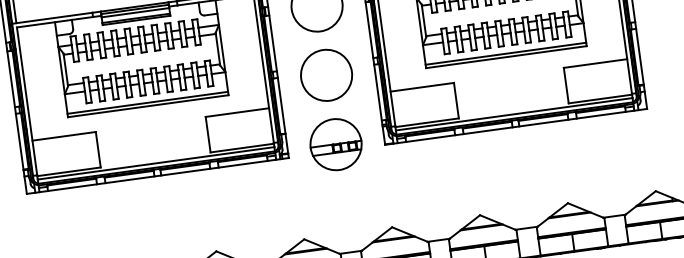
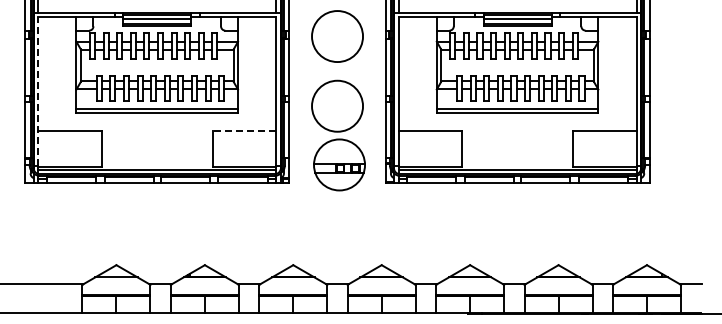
line: (27, 100) -> (38, 90), solid -> dashed
line: (237, 112) -> (244, 130), solid -> dashed
part: (335, 144) -> (339, 164), moved

